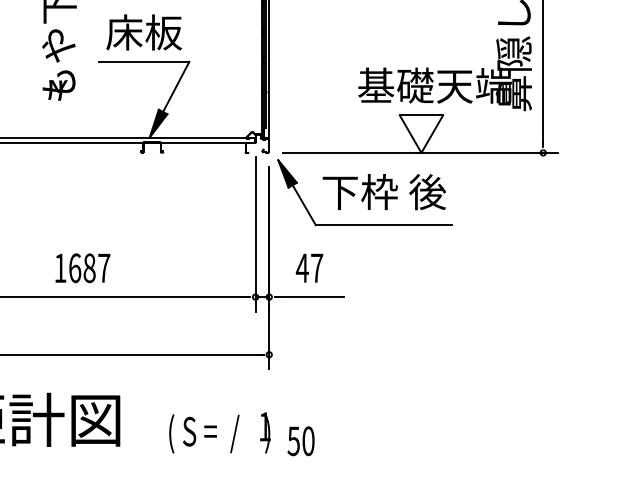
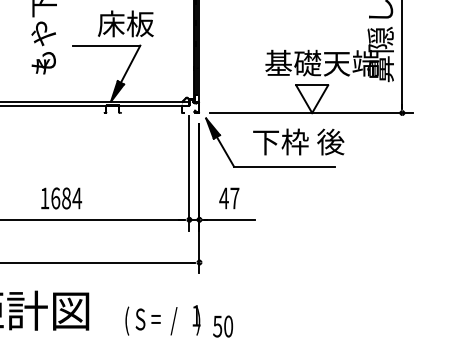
text: (143, 31) -> (125, 23), moved
text: (384, 191) -> (298, 141), moved
text: (104, 268) -> (77, 198), 1687 -> 1684

